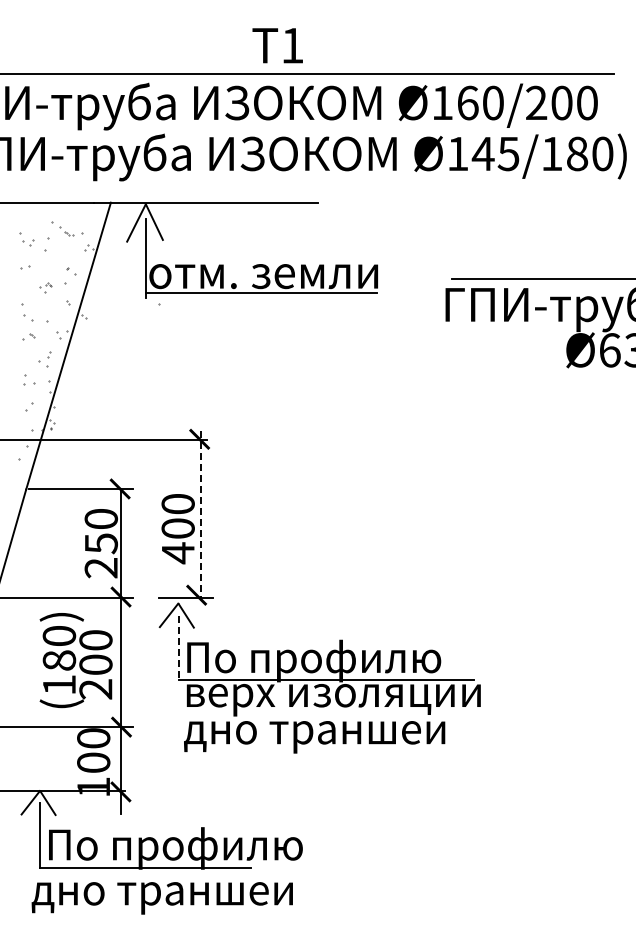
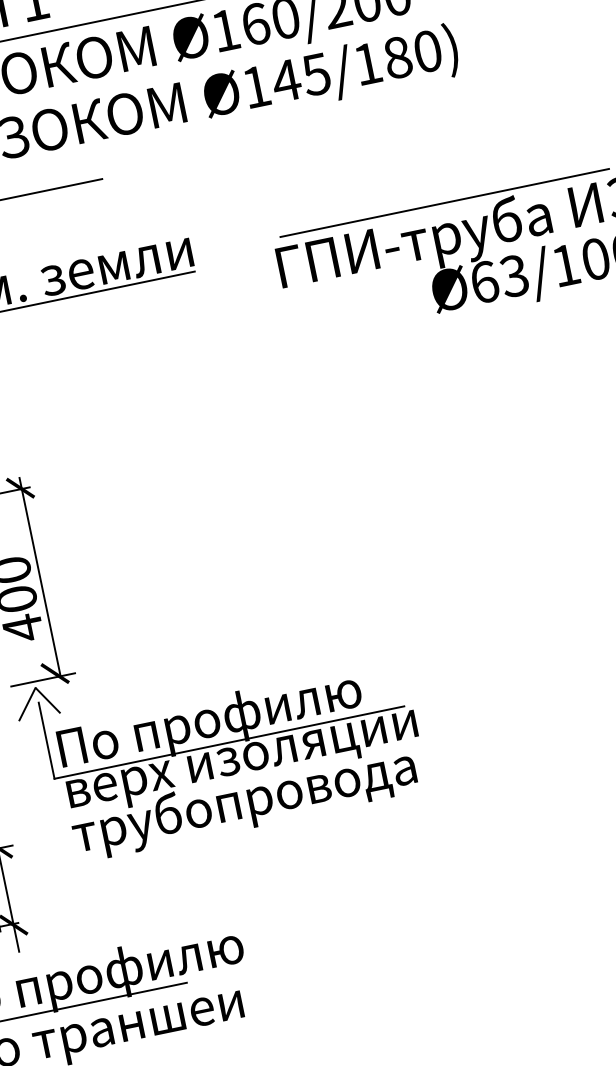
line: (200, 514) -> (39, 577), dashed -> solid
line: (178, 648) -> (46, 741), dashed -> solid
text: (328, 731) -> (244, 802), дно траншеи -> трубопровода

